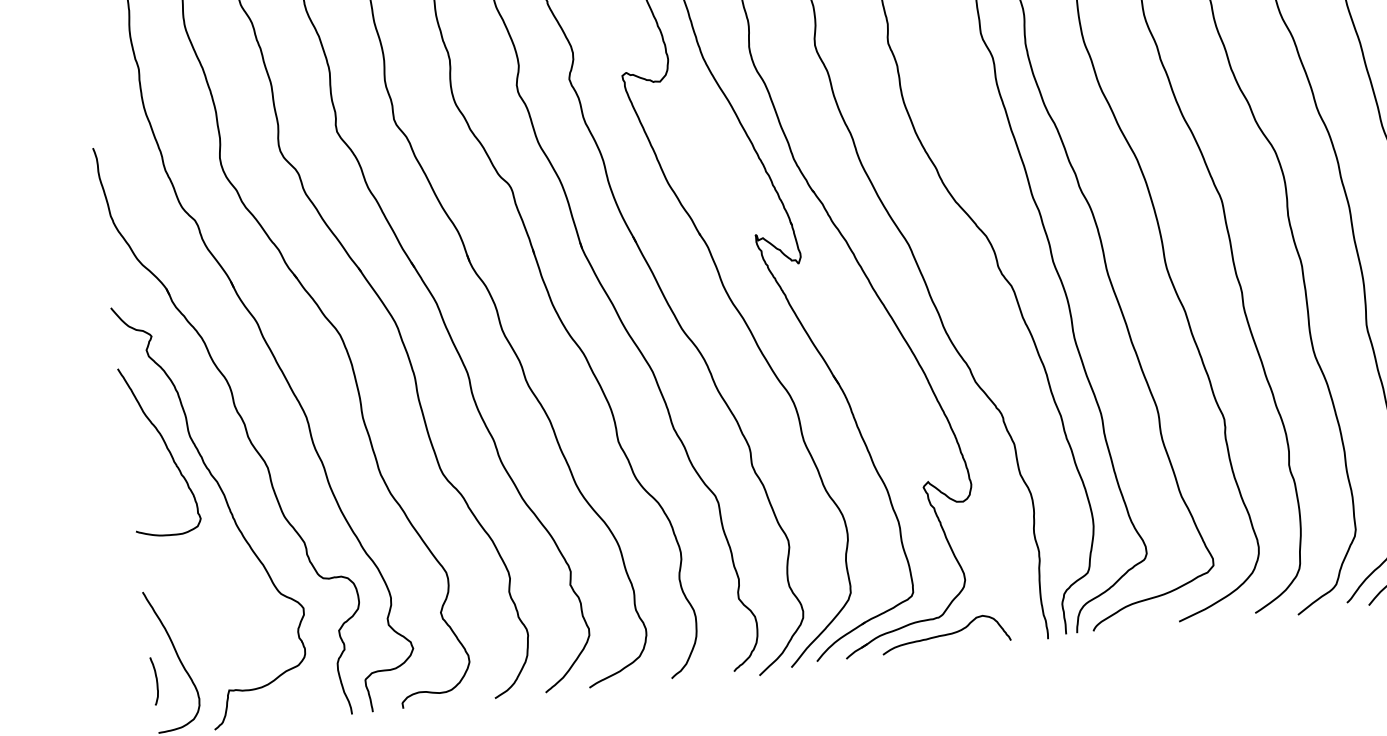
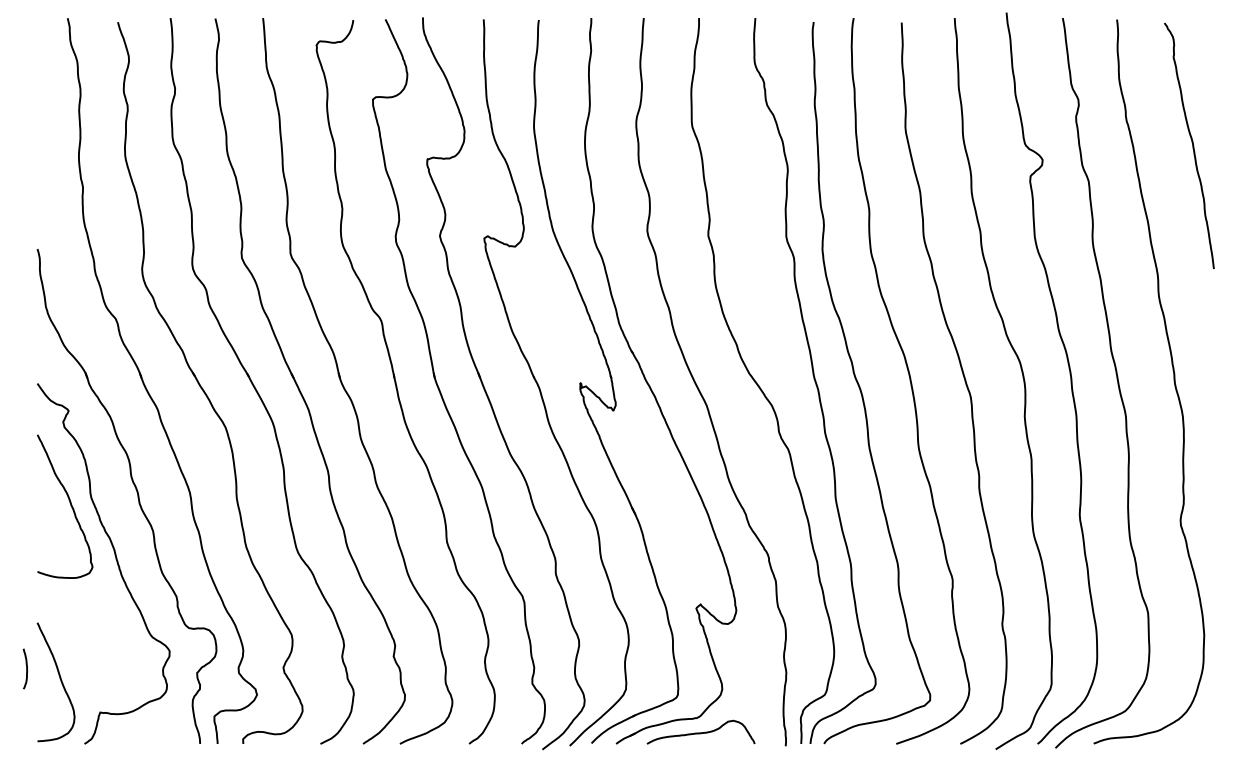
curve: (156, 680) -> (26, 668), moved

